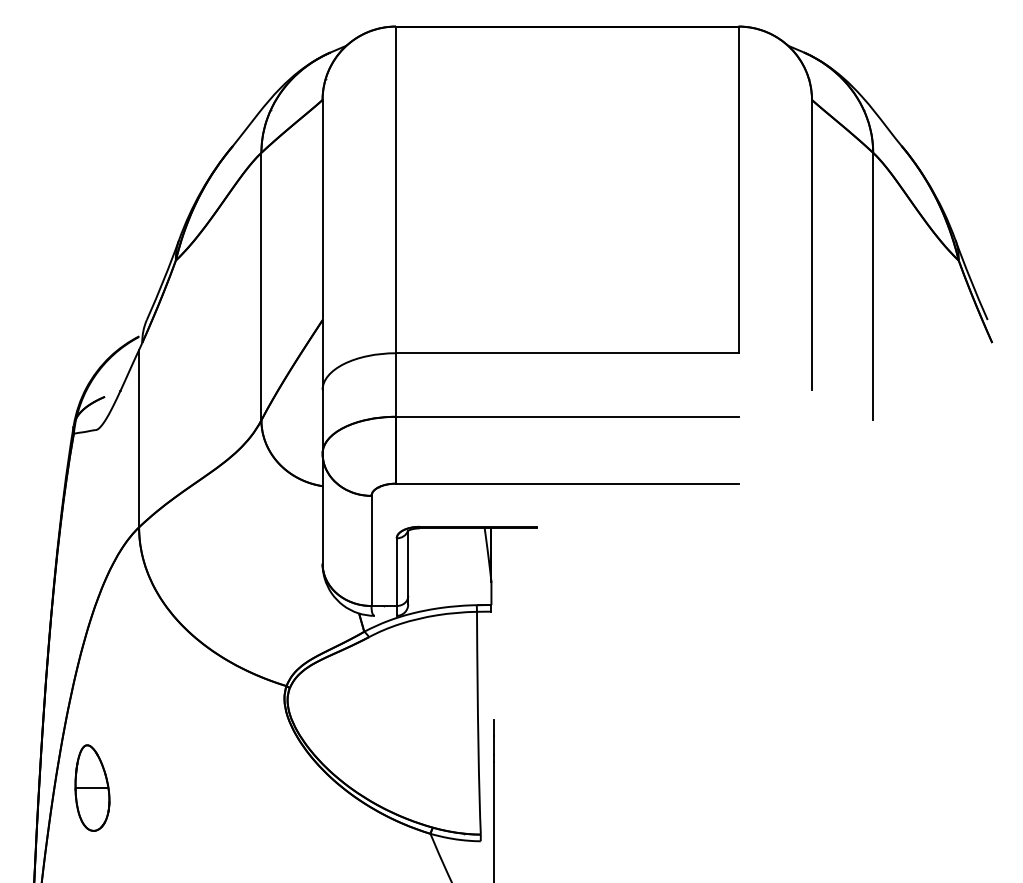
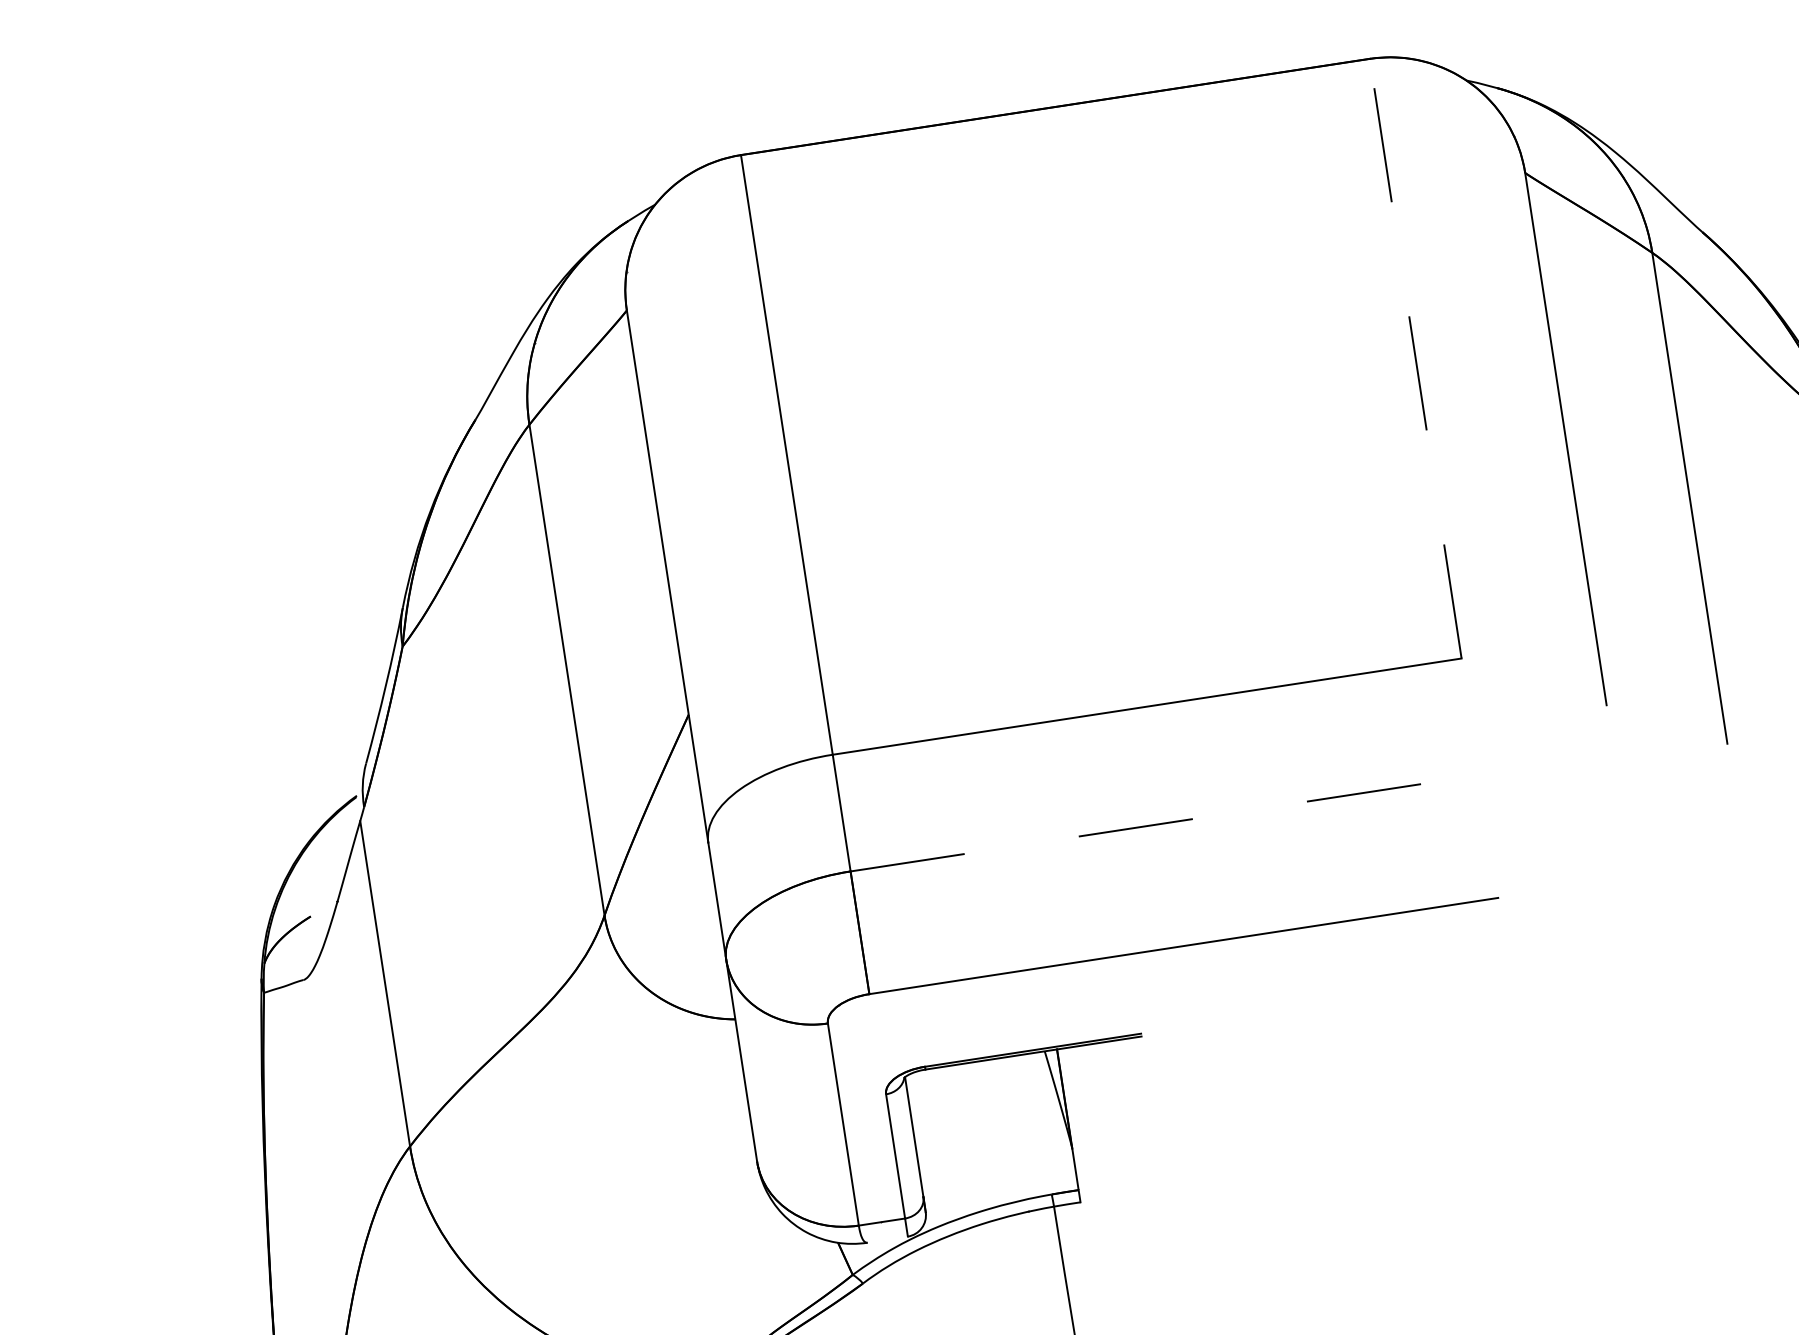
line: (738, 189) -> (1415, 357), solid -> dashed
line: (567, 416) -> (1165, 822), solid -> dashed

